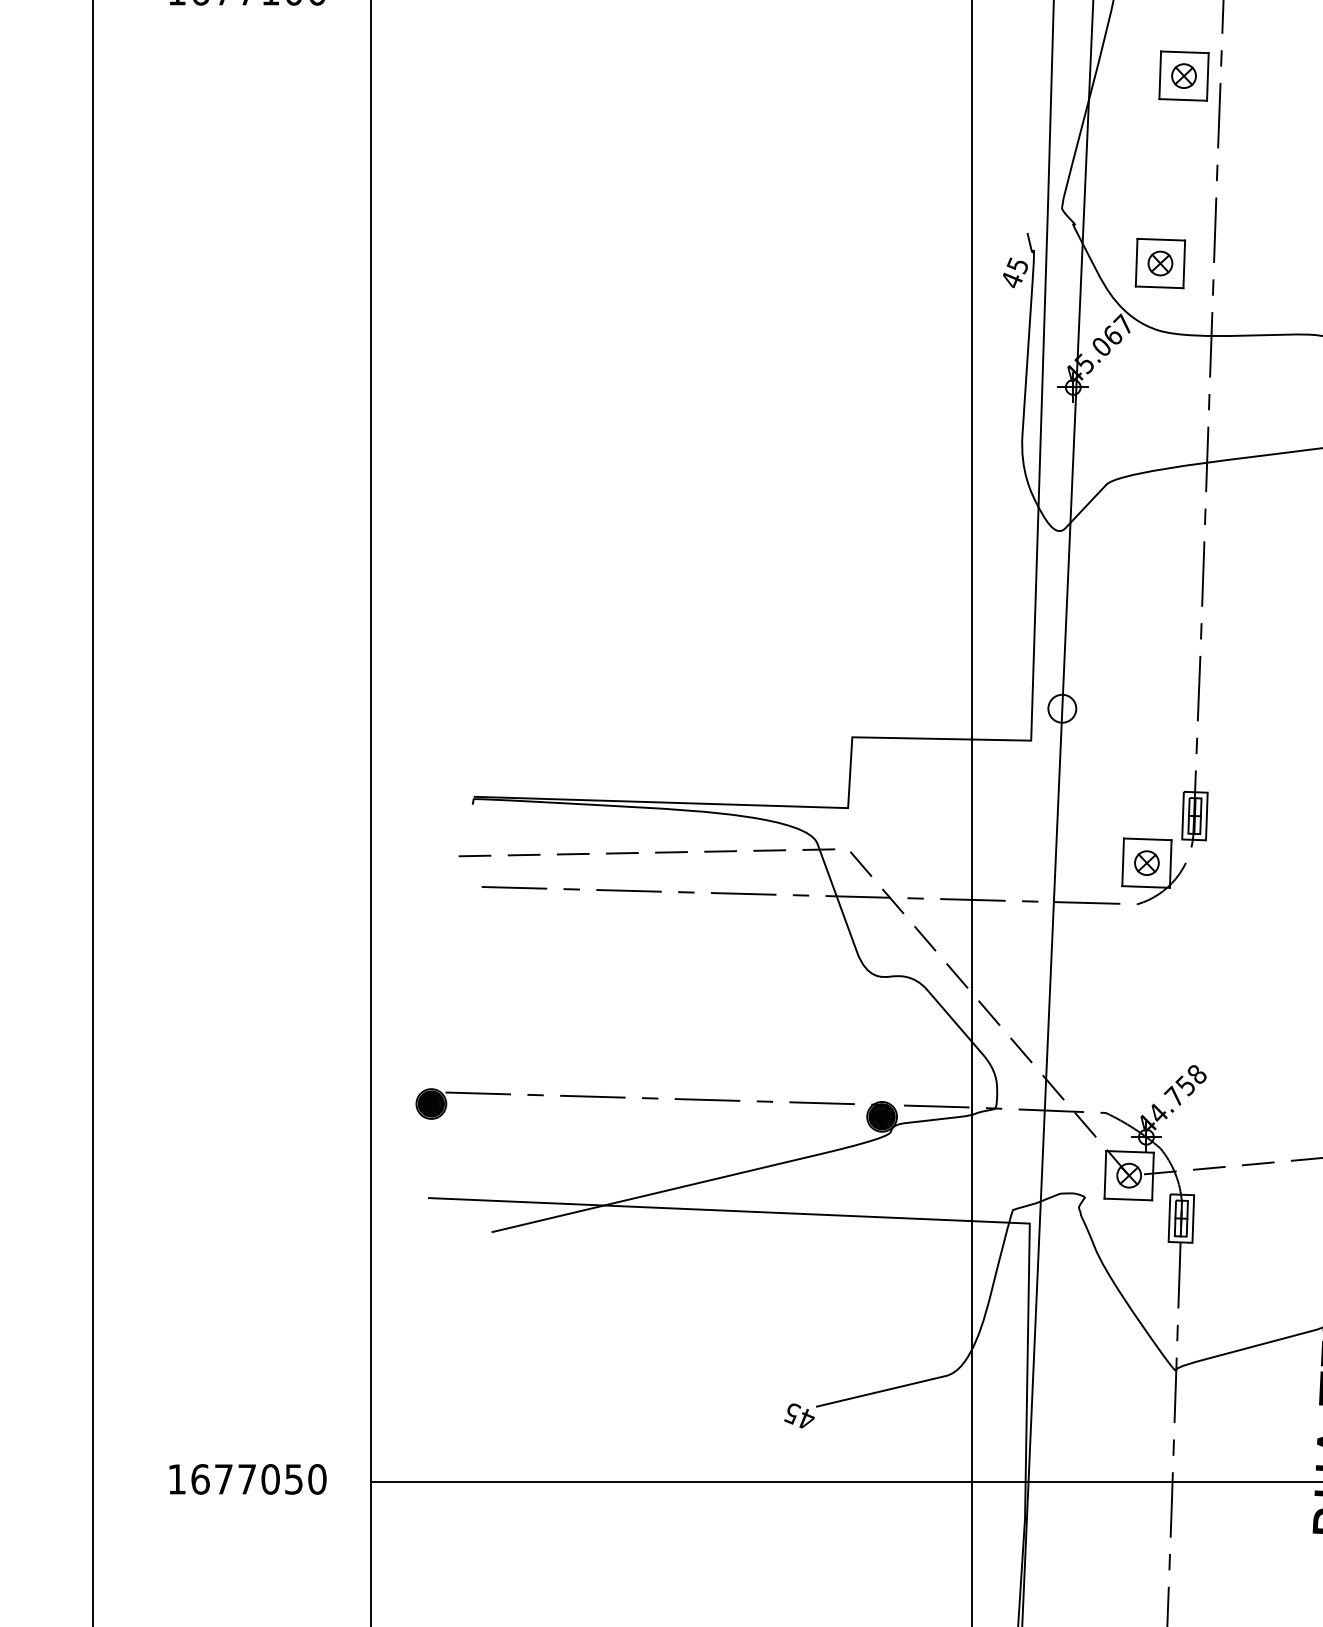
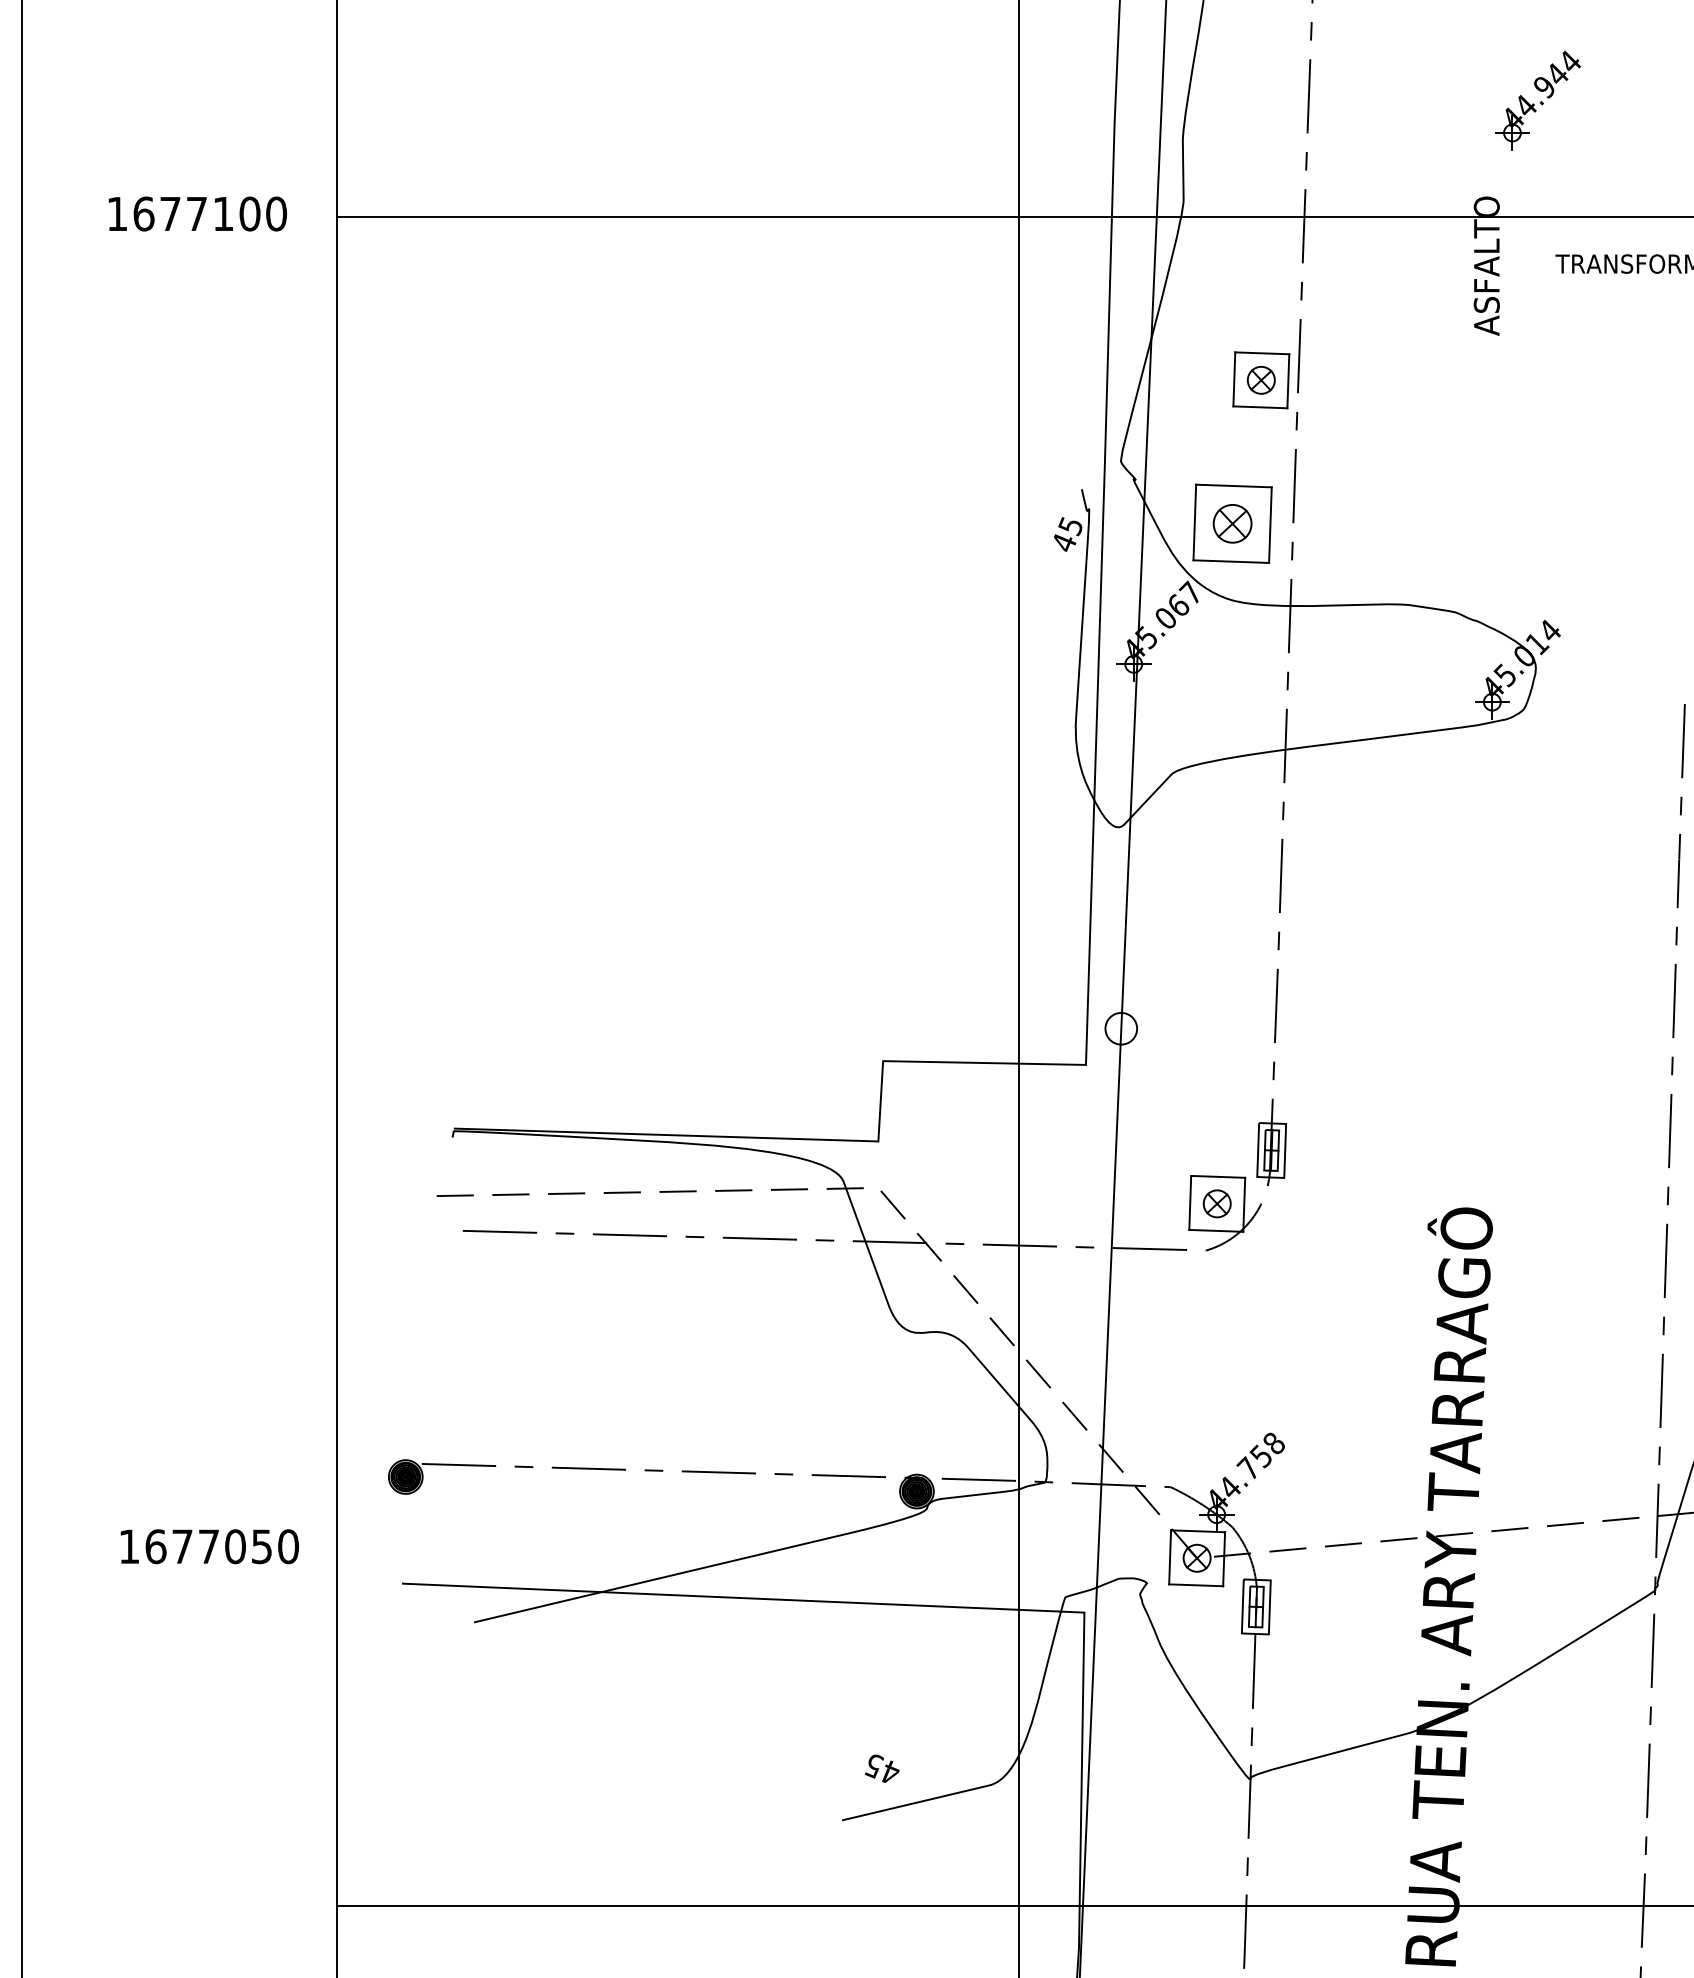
part: (1184, 76) -> (1261, 380), moved
part: (1160, 263) -> (1232, 523), size x1.4
text: (798, 1415) -> (881, 1768), moved
text: (247, 1479) -> (209, 1546), moved

